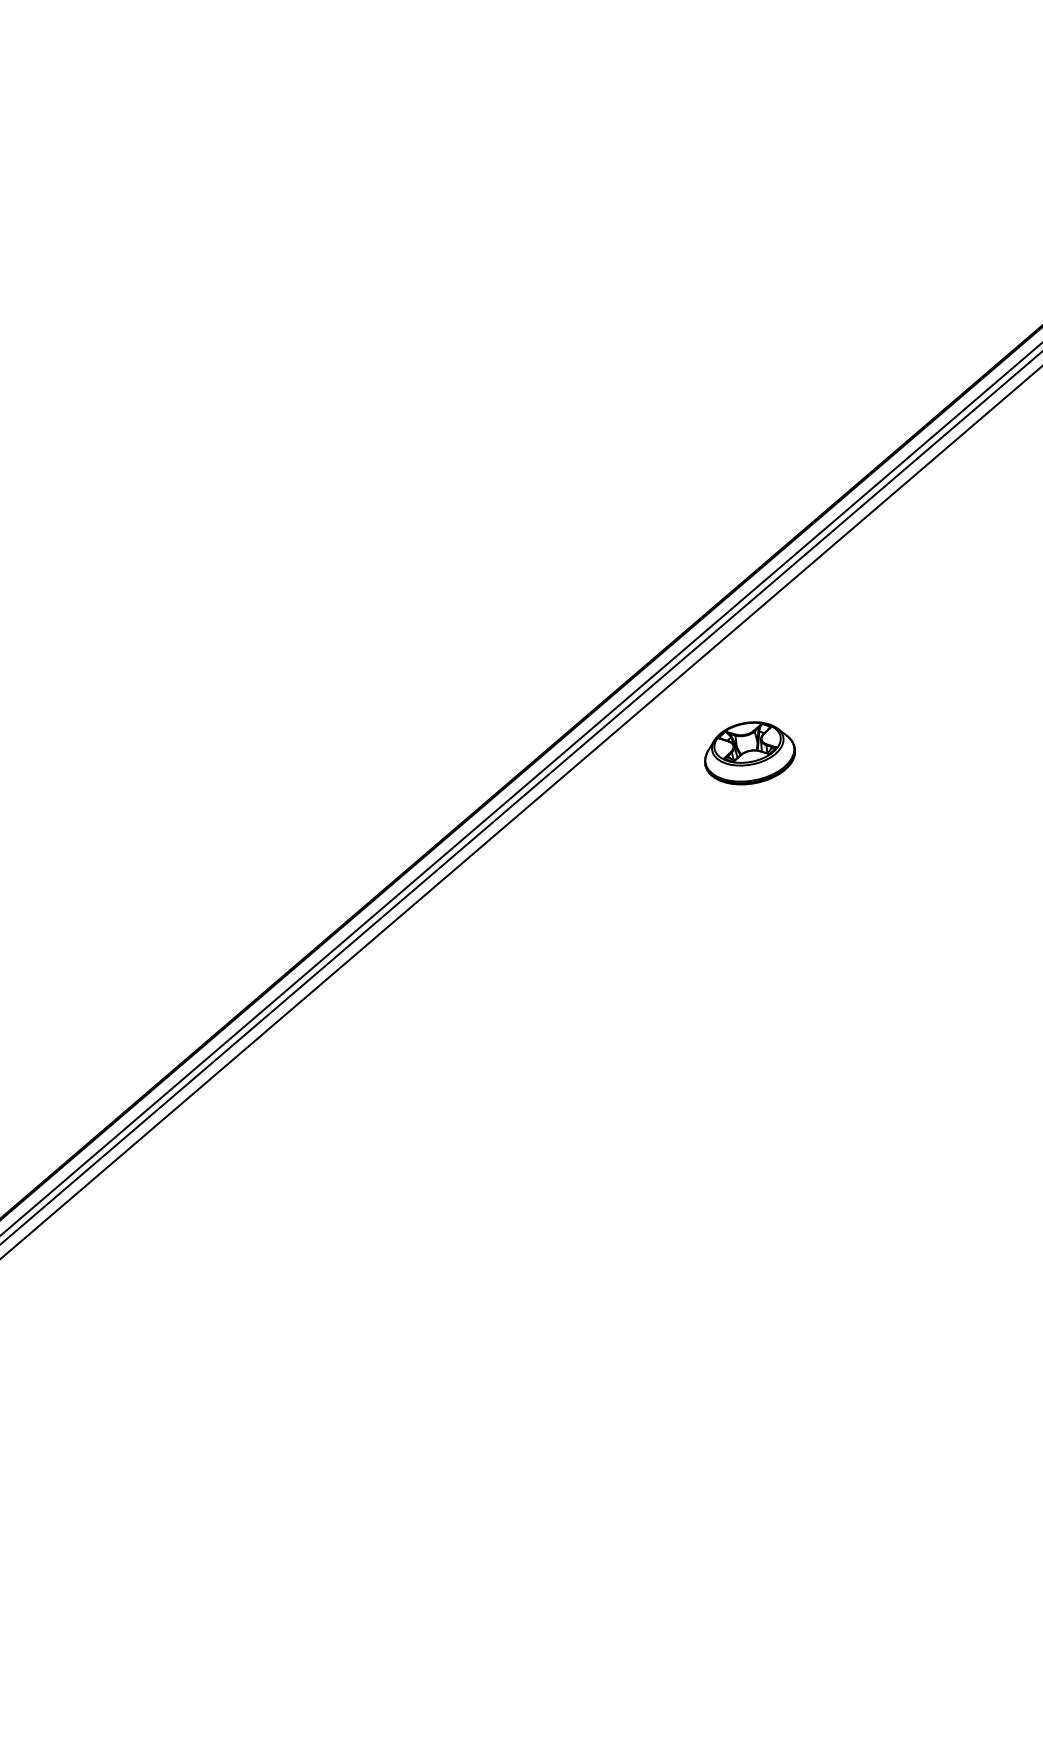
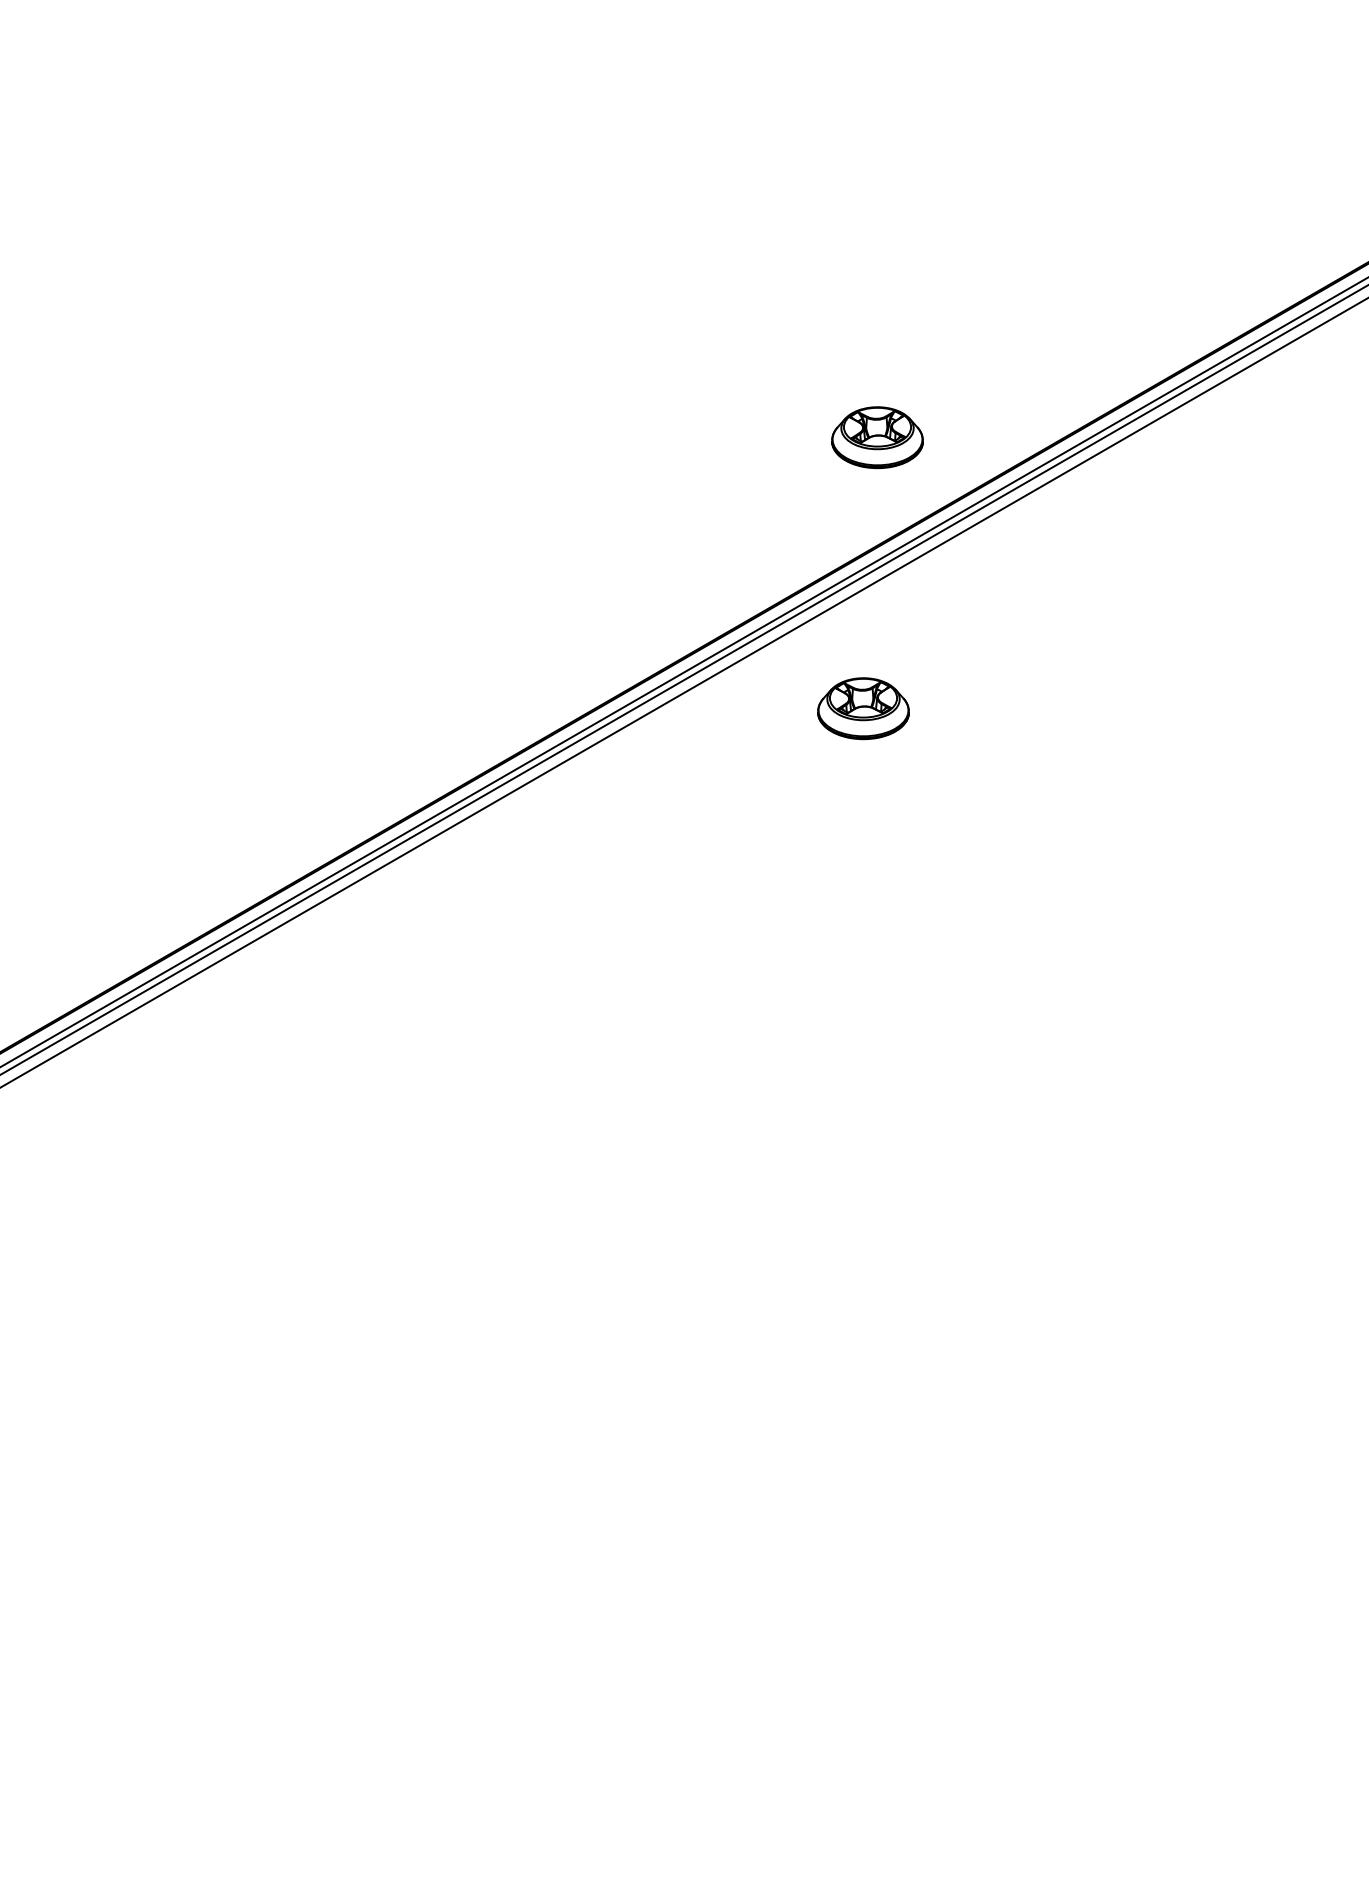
part: (713, 484) -> (877, 437), added

